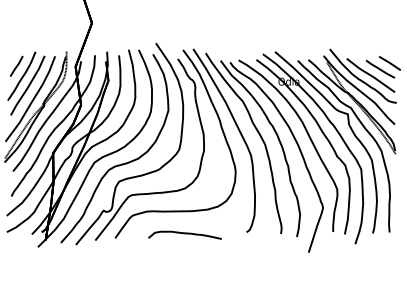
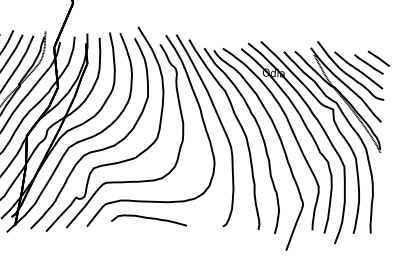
curve: (184, 234) -> (148, 219), moved

